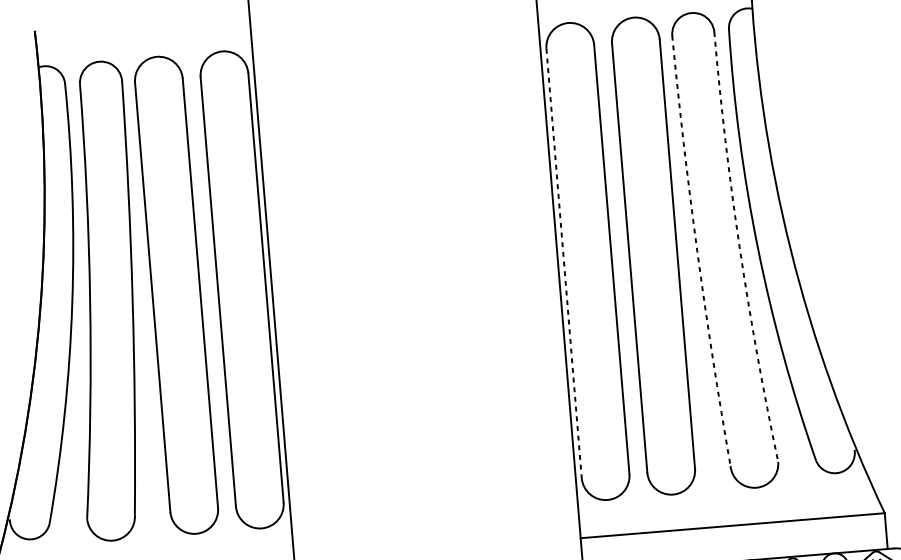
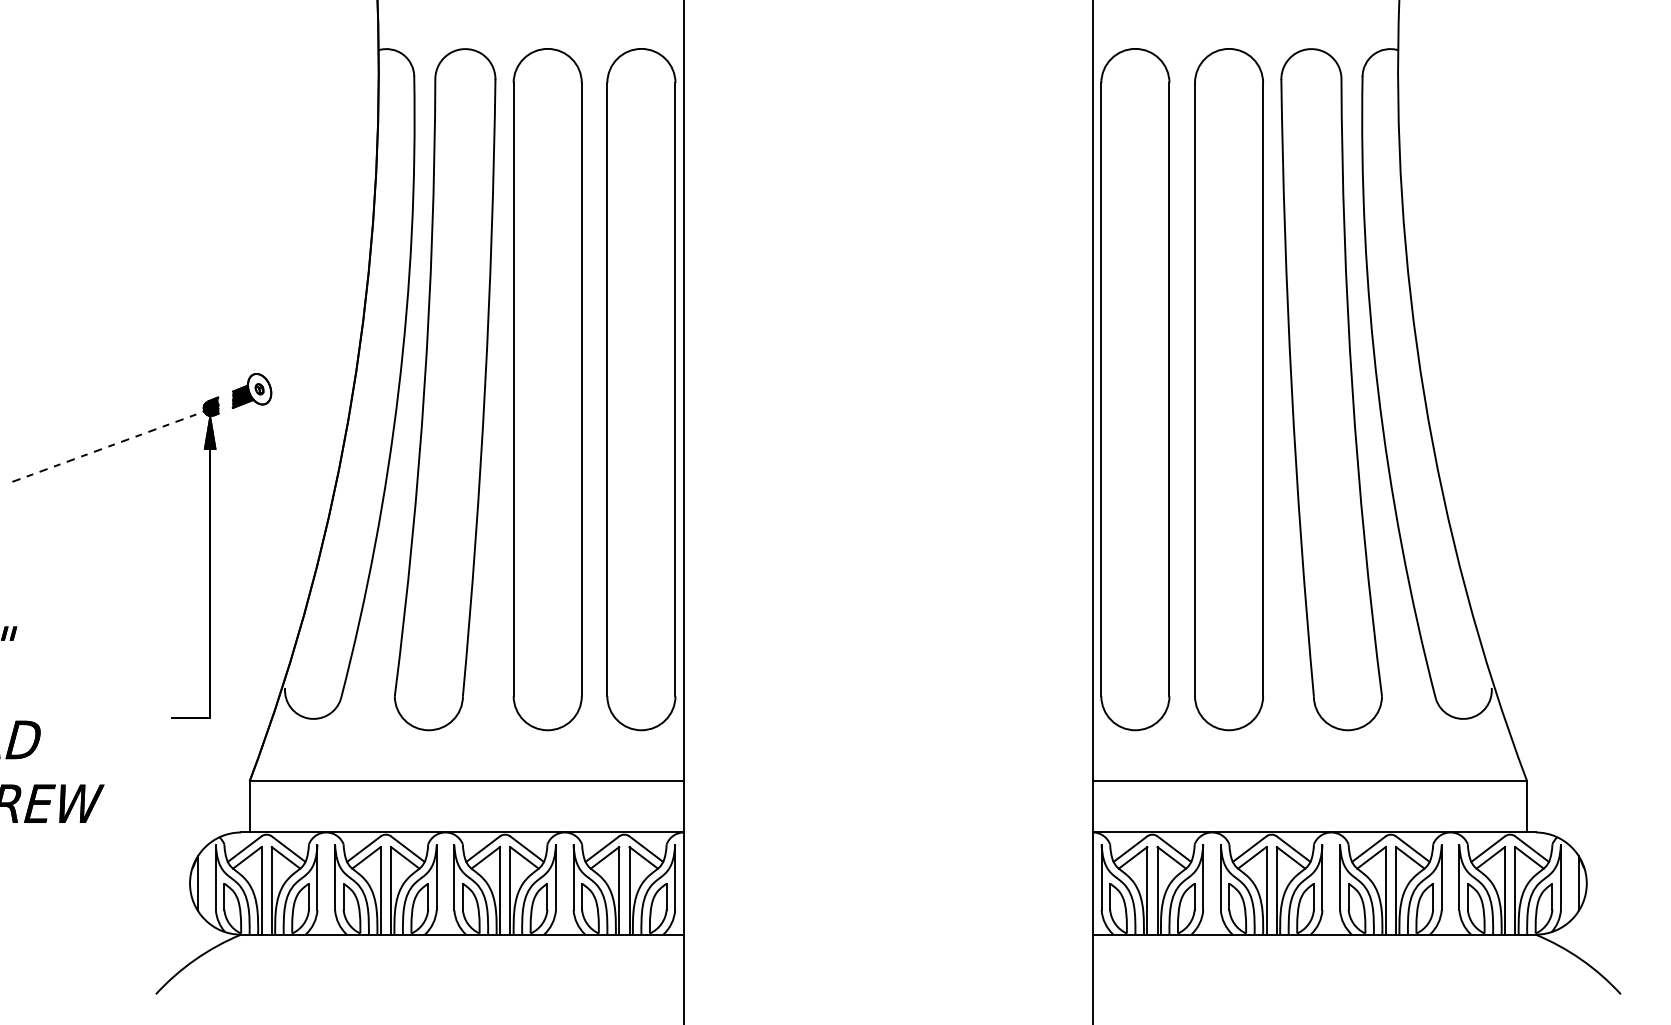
arc: (739, 248) -> (1352, 388), dashed -> solid
arc: (697, 251) -> (1291, 387), dashed -> solid
line: (564, 263) -> (1101, 389), dashed -> solid

